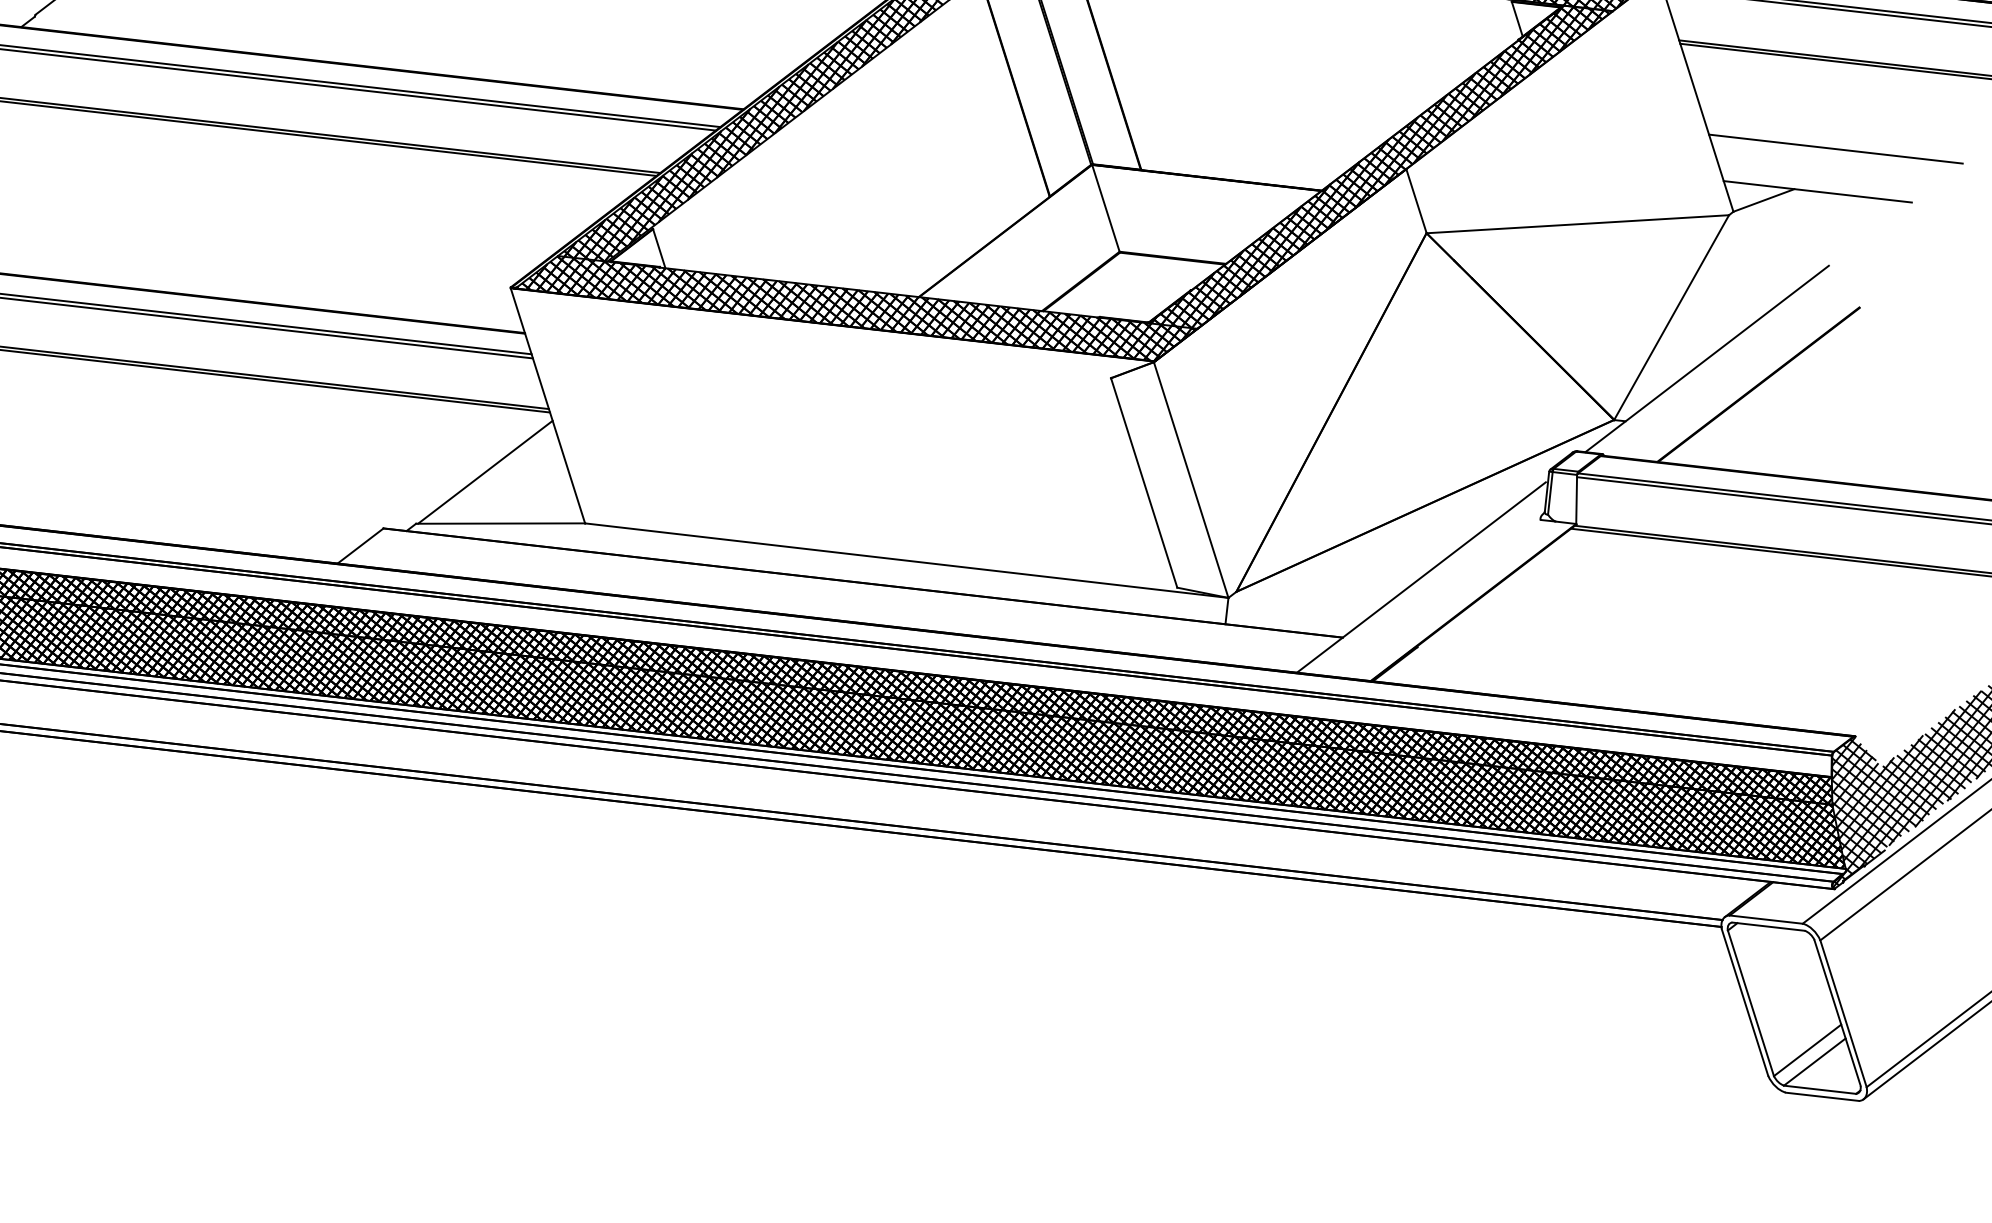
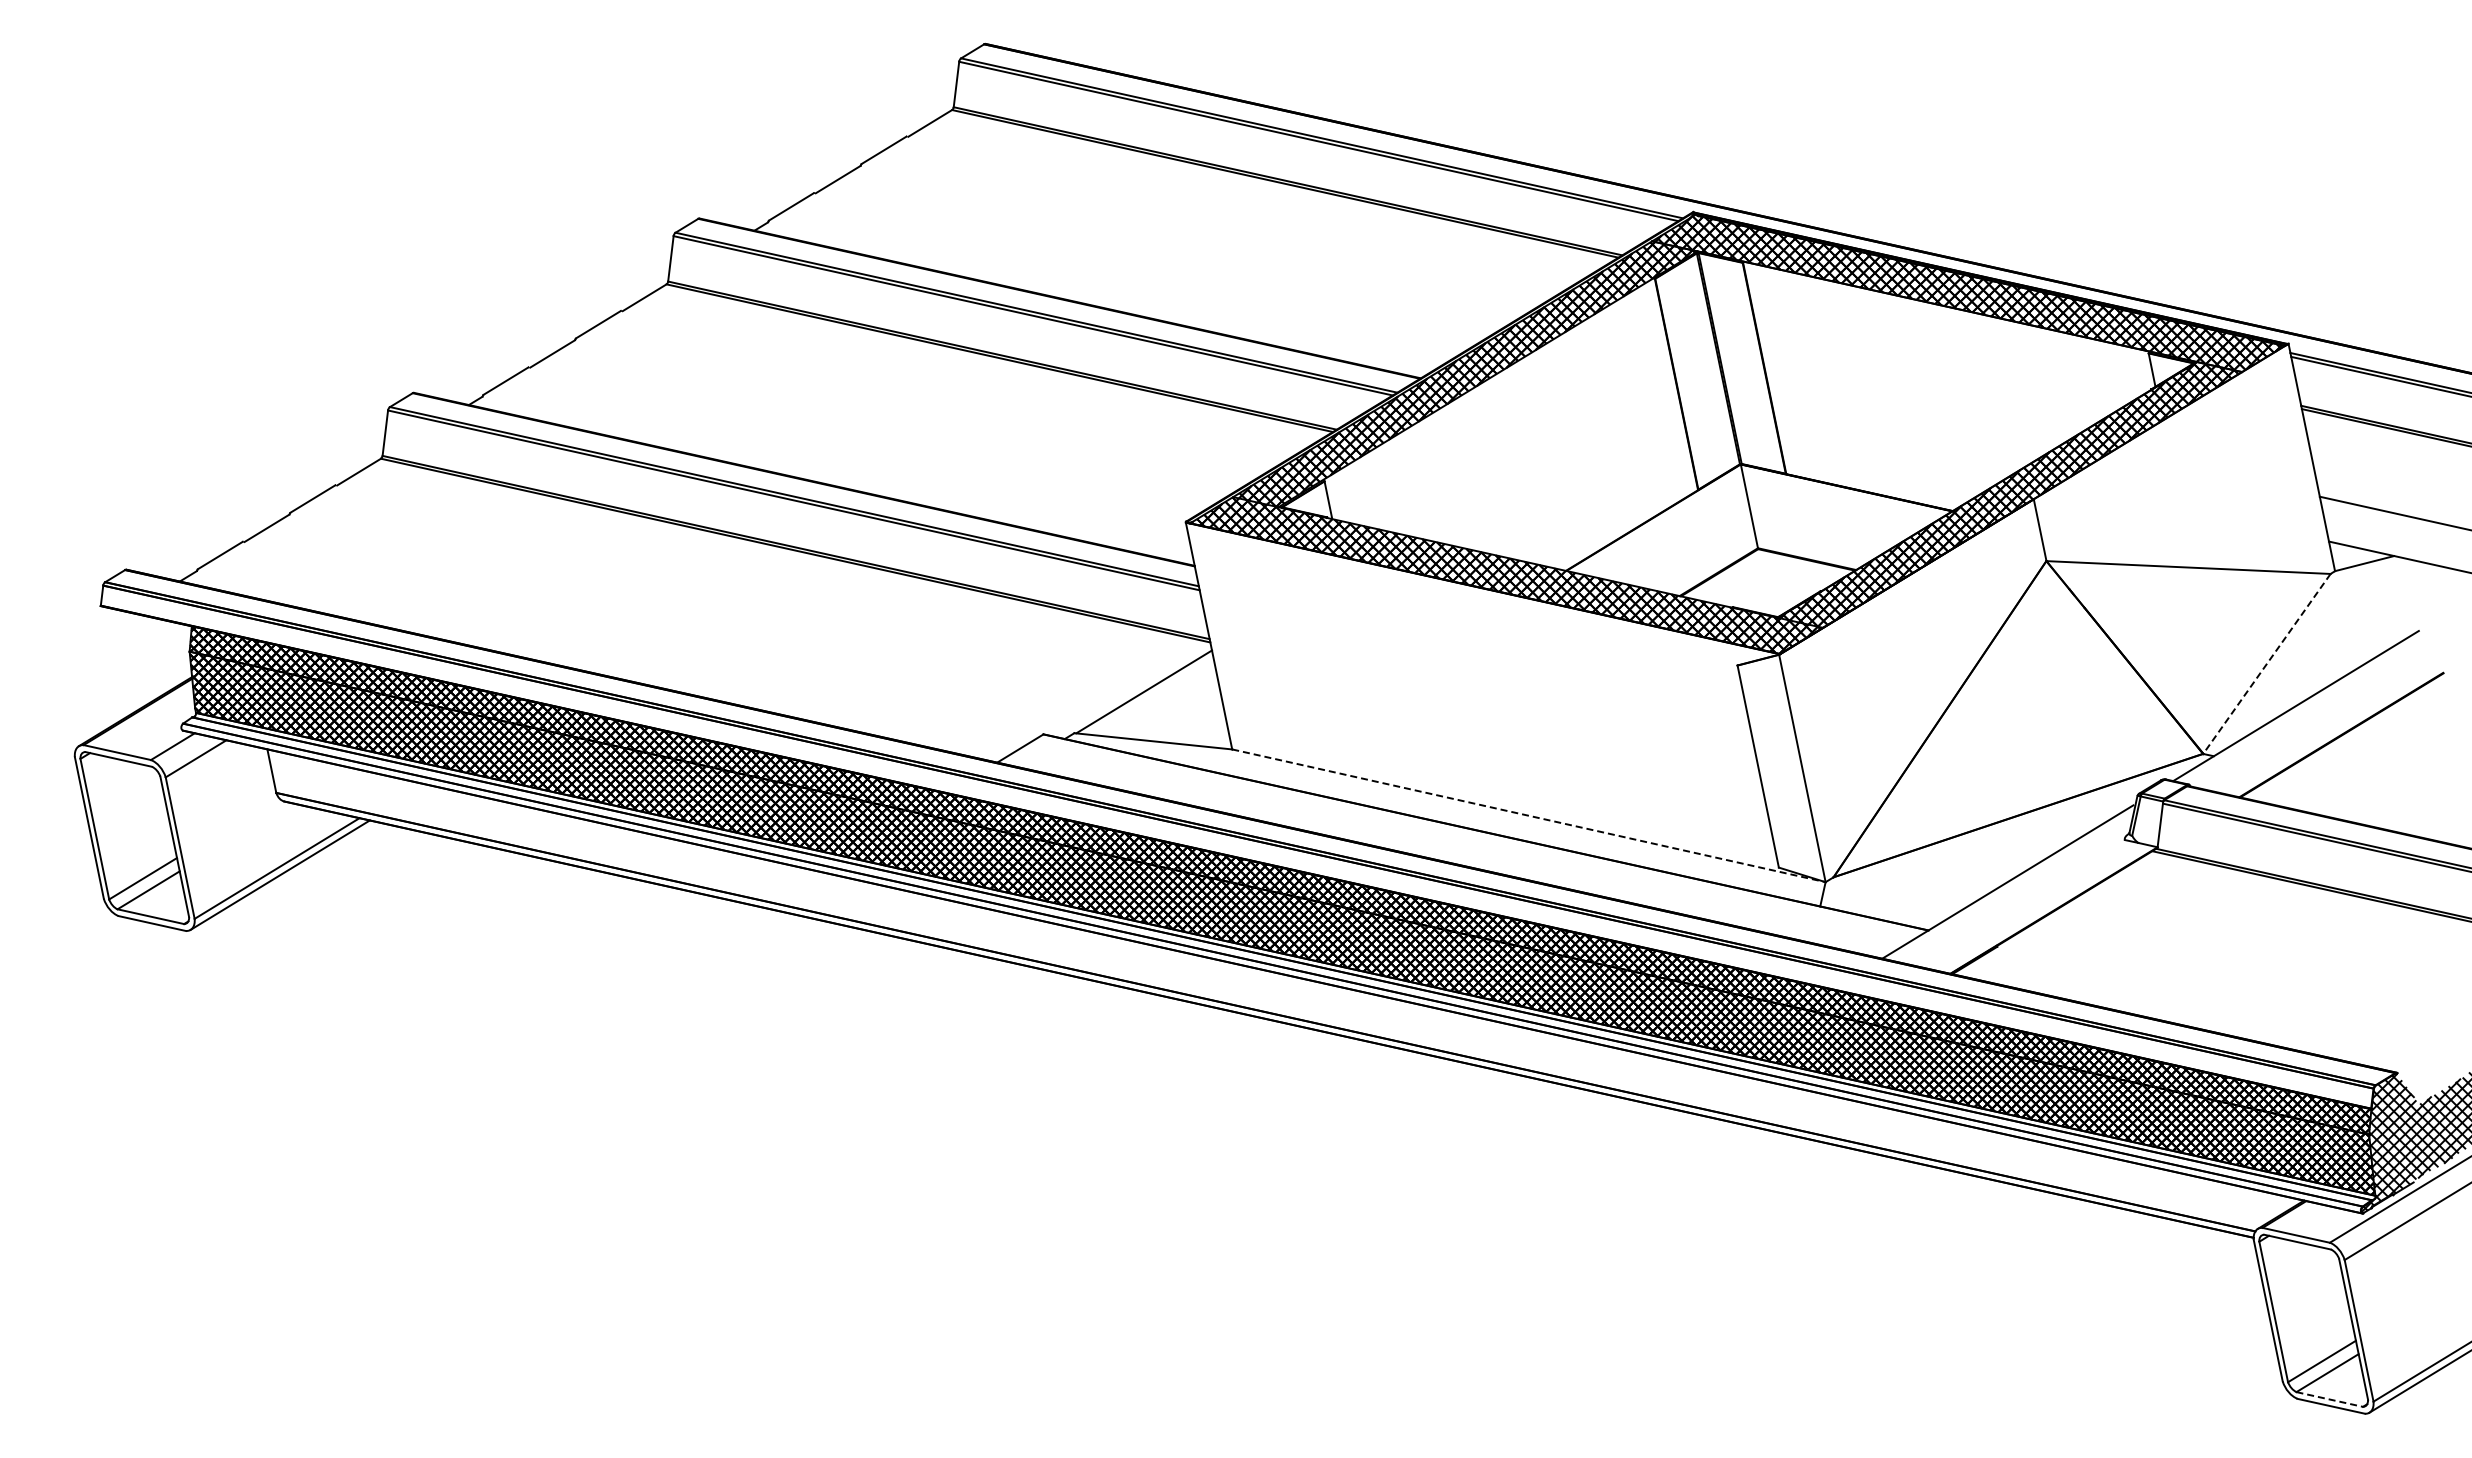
line: (1671, 318) -> (2266, 664), solid -> dashed
line: (907, 560) -> (1529, 815), solid -> dashed
line: (1820, 1089) -> (2330, 1399), solid -> dashed

